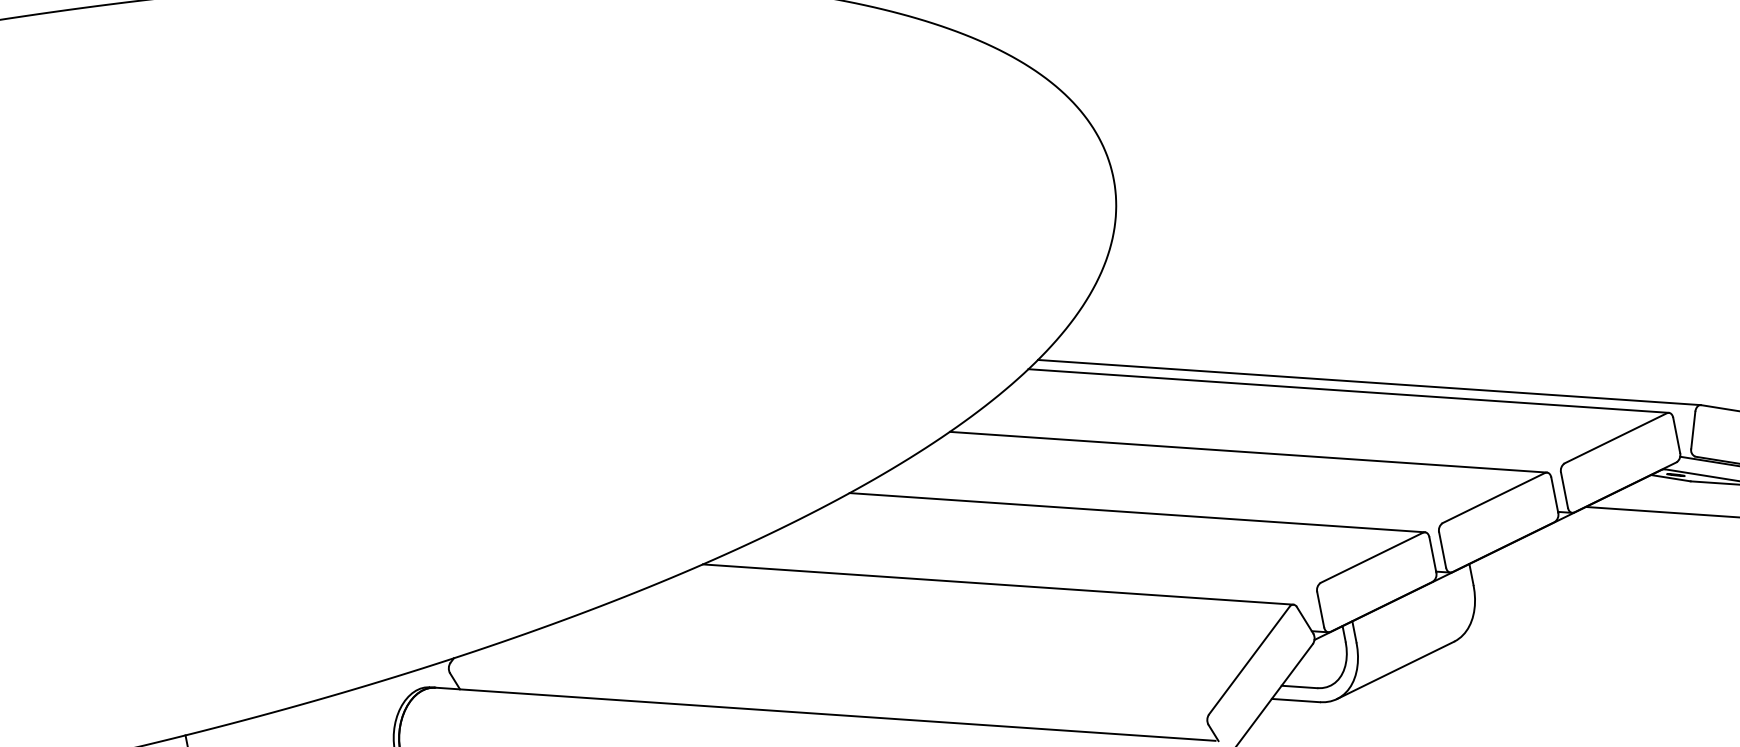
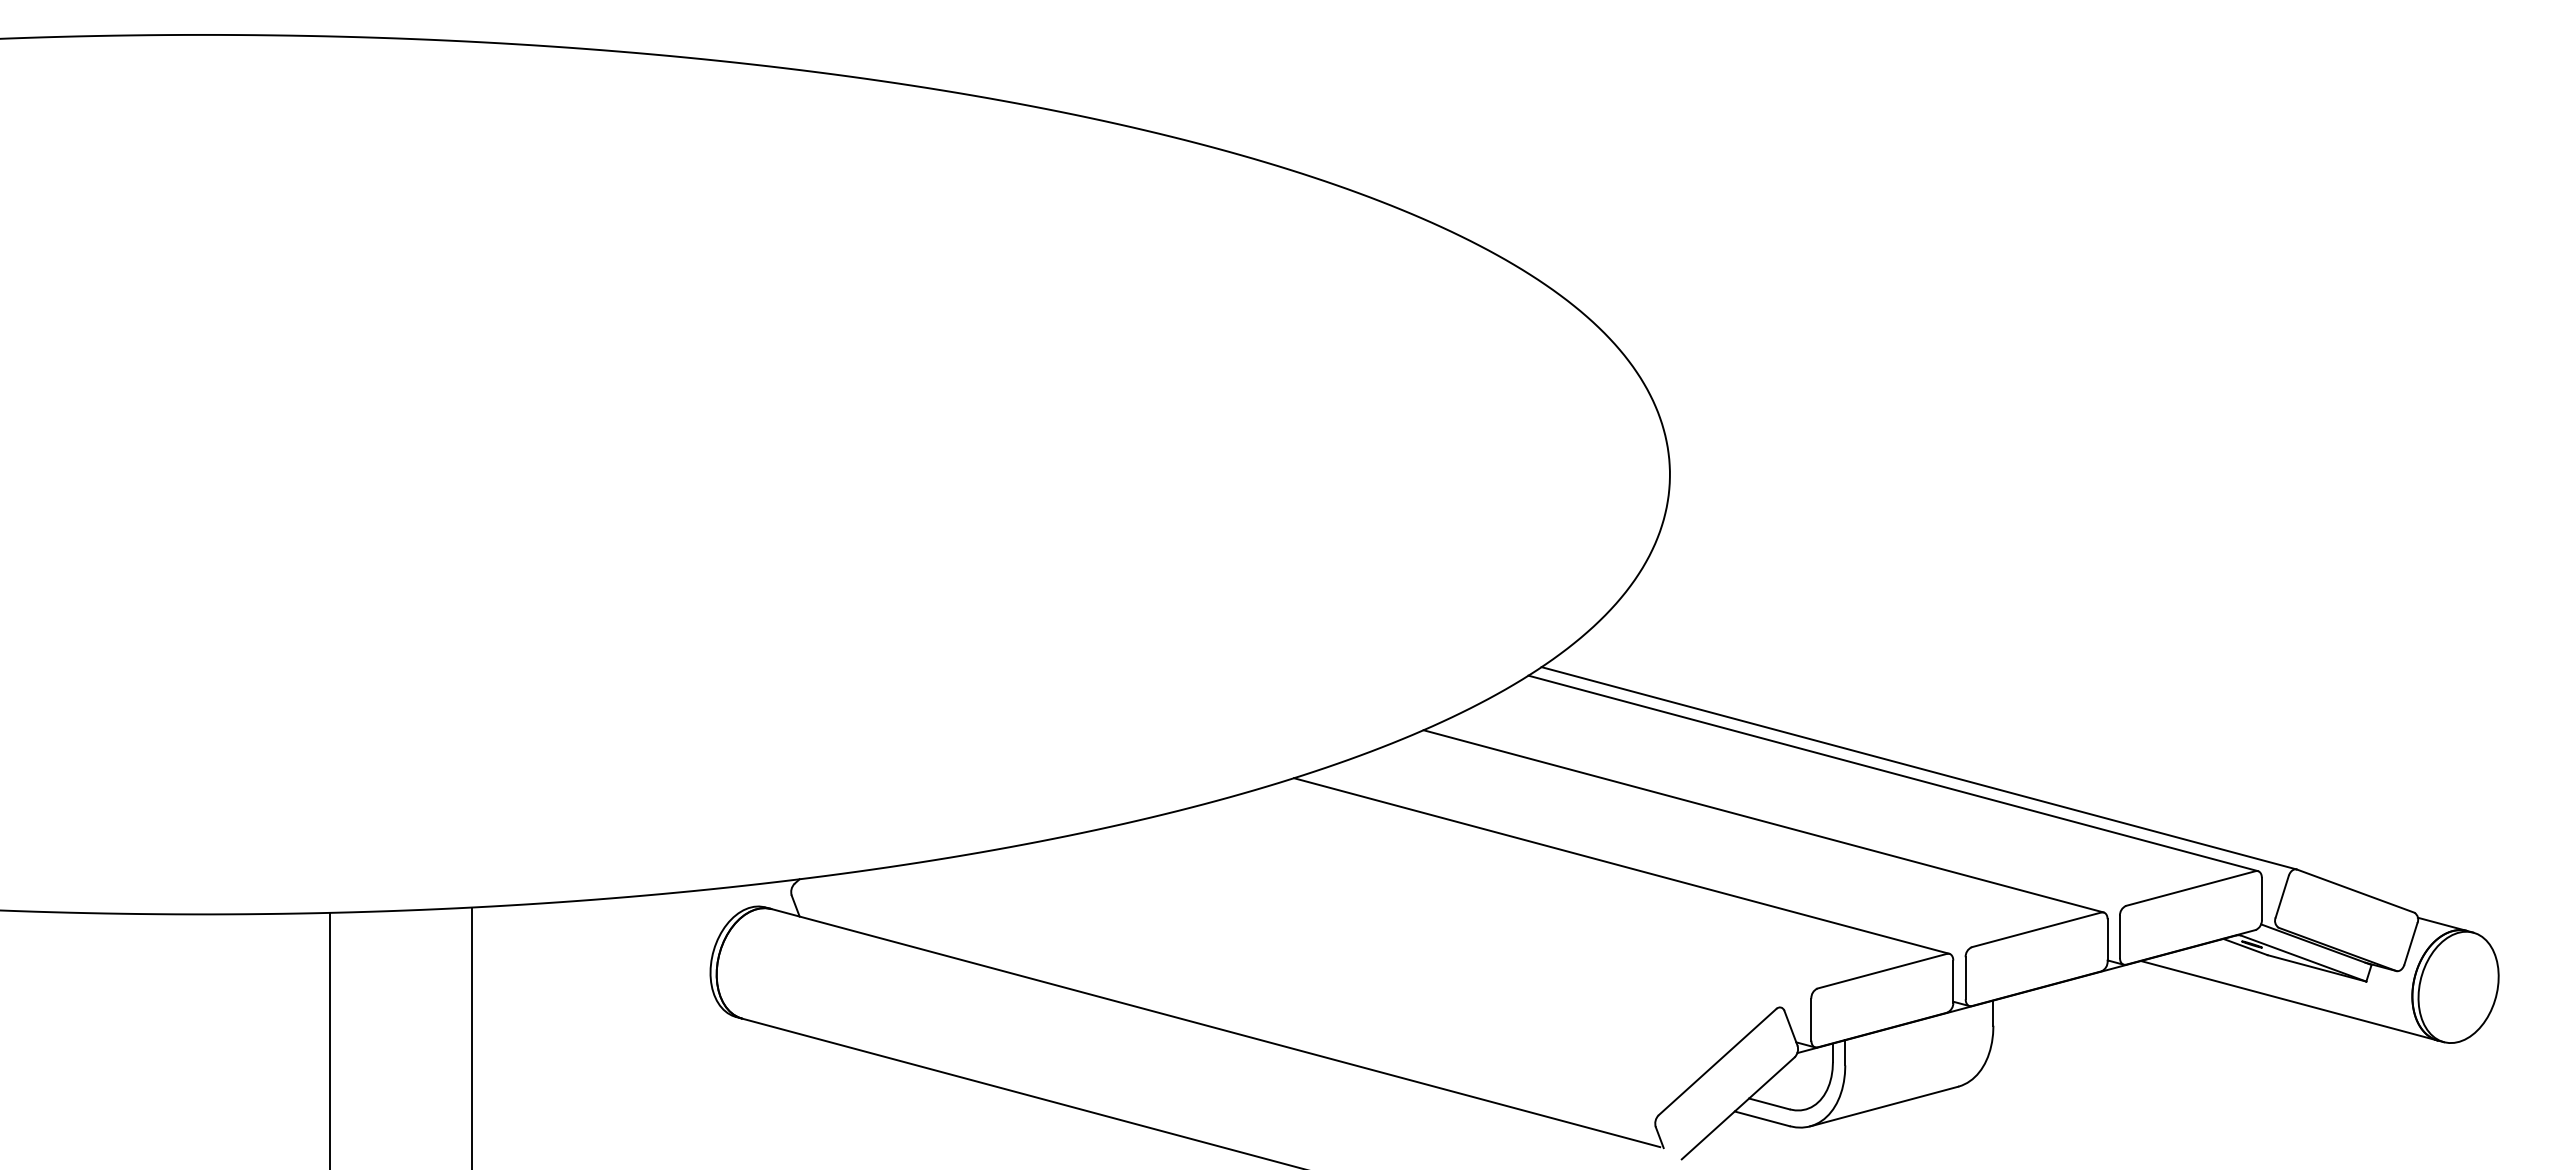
line: (998, 584) -> (1444, 917), removed

